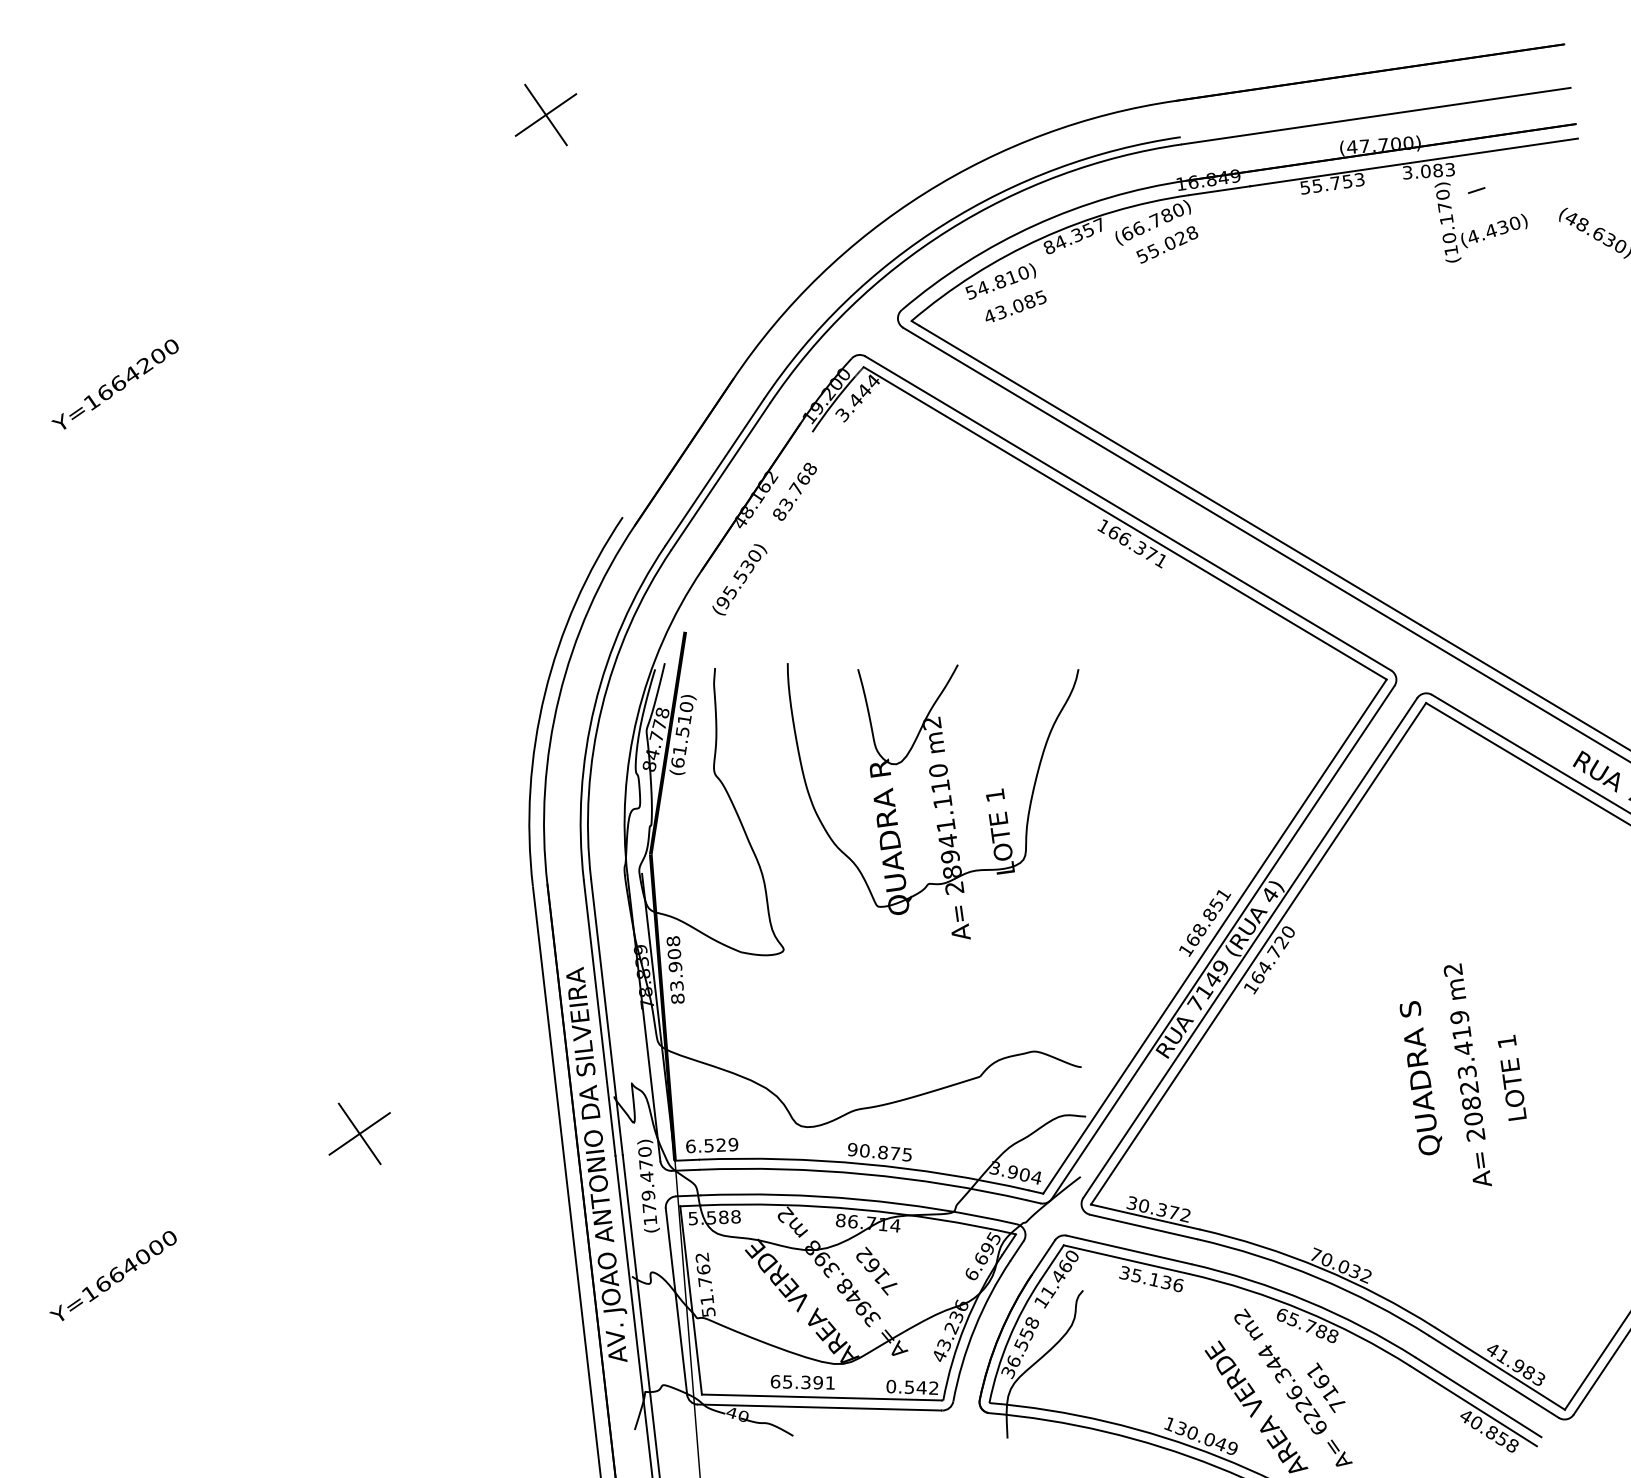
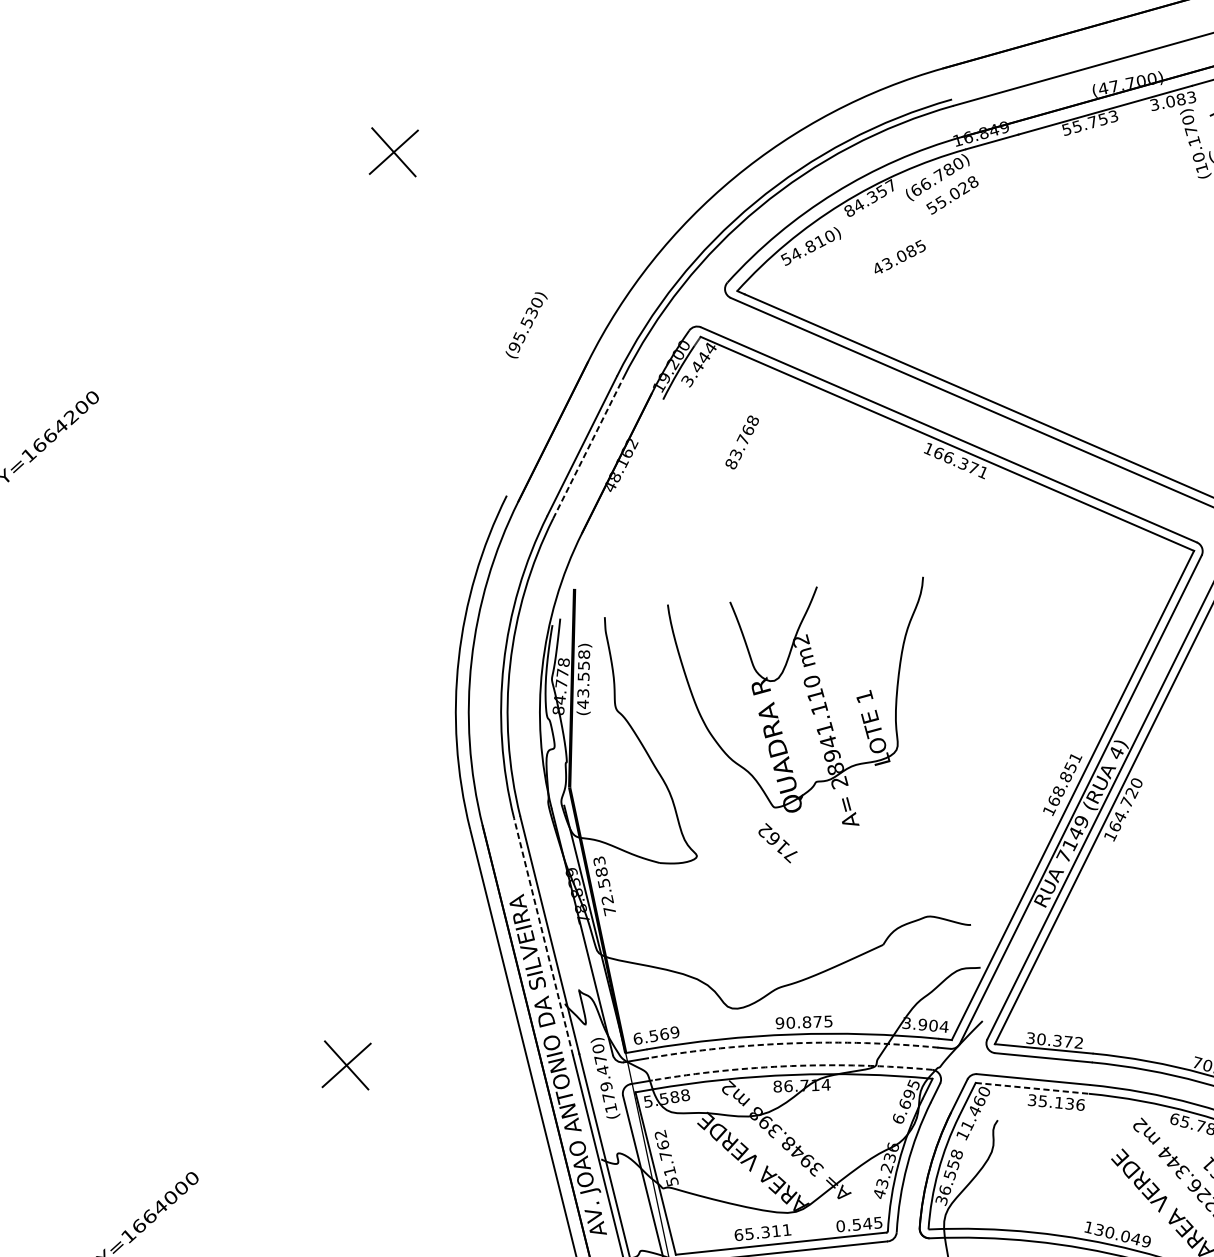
text: (1015, 306) -> (899, 257), moved
line: (720, 476) -> (587, 448), solid -> dashed
text: (794, 491) -> (741, 442), moved
text: (739, 579) -> (526, 325), moved
text: (682, 735) -> (583, 679), (61.510) -> (43.558)
text: (675, 969) -> (604, 885), 83.908 -> 72.583
line: (599, 1018) -> (543, 937), solid -> dashed
text: (721, 1144) -> (664, 1033), 6.529 -> 6.569
arc: (864, 1174) -> (793, 1043), solid -> dashed
arc: (859, 1199) -> (791, 1066), solid -> dashed
line: (1126, 1259) -> (1032, 1088), solid -> dashed
text: (876, 1270) -> (777, 842), moved
text: (817, 1382) -> (775, 1231), 65.391 -> 65.311
text: (933, 1387) -> (877, 1222), 0.542 -> 0.545

